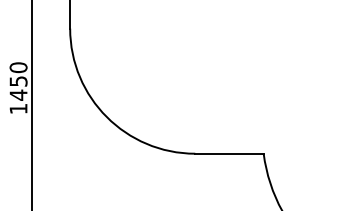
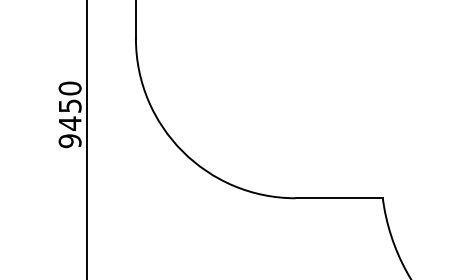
text: (18, 109) -> (69, 141), 1450 -> 9450

